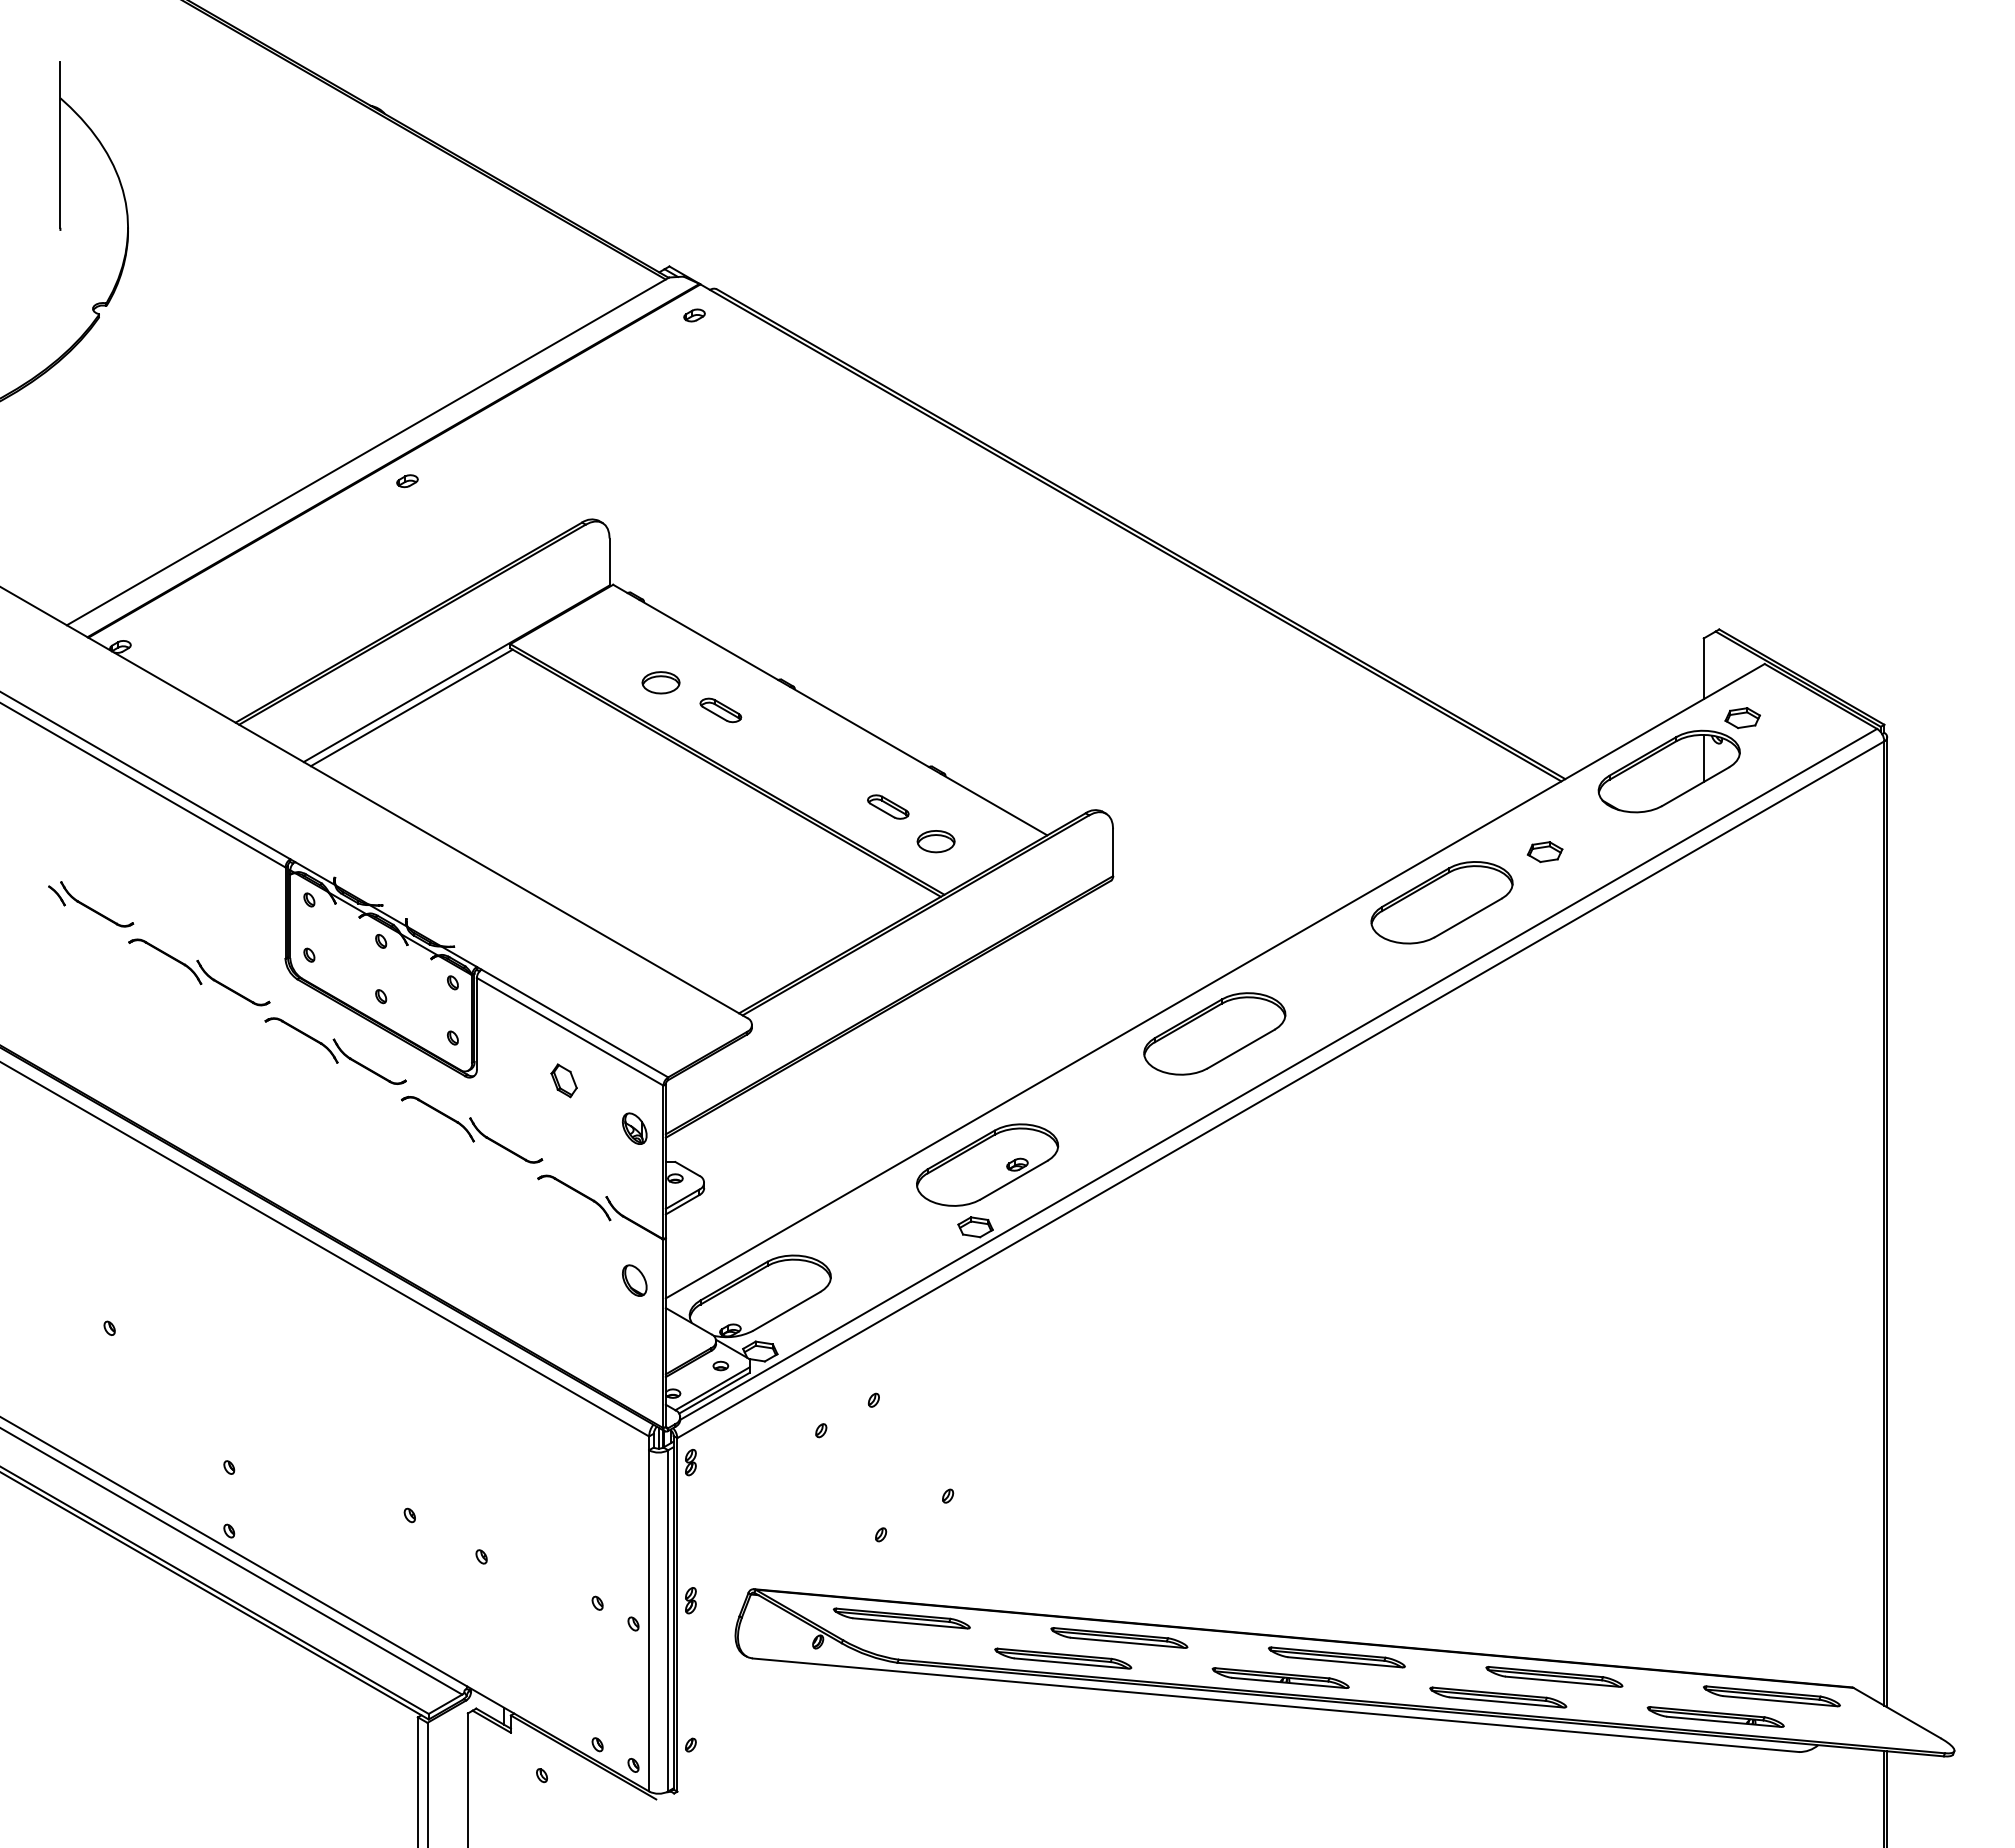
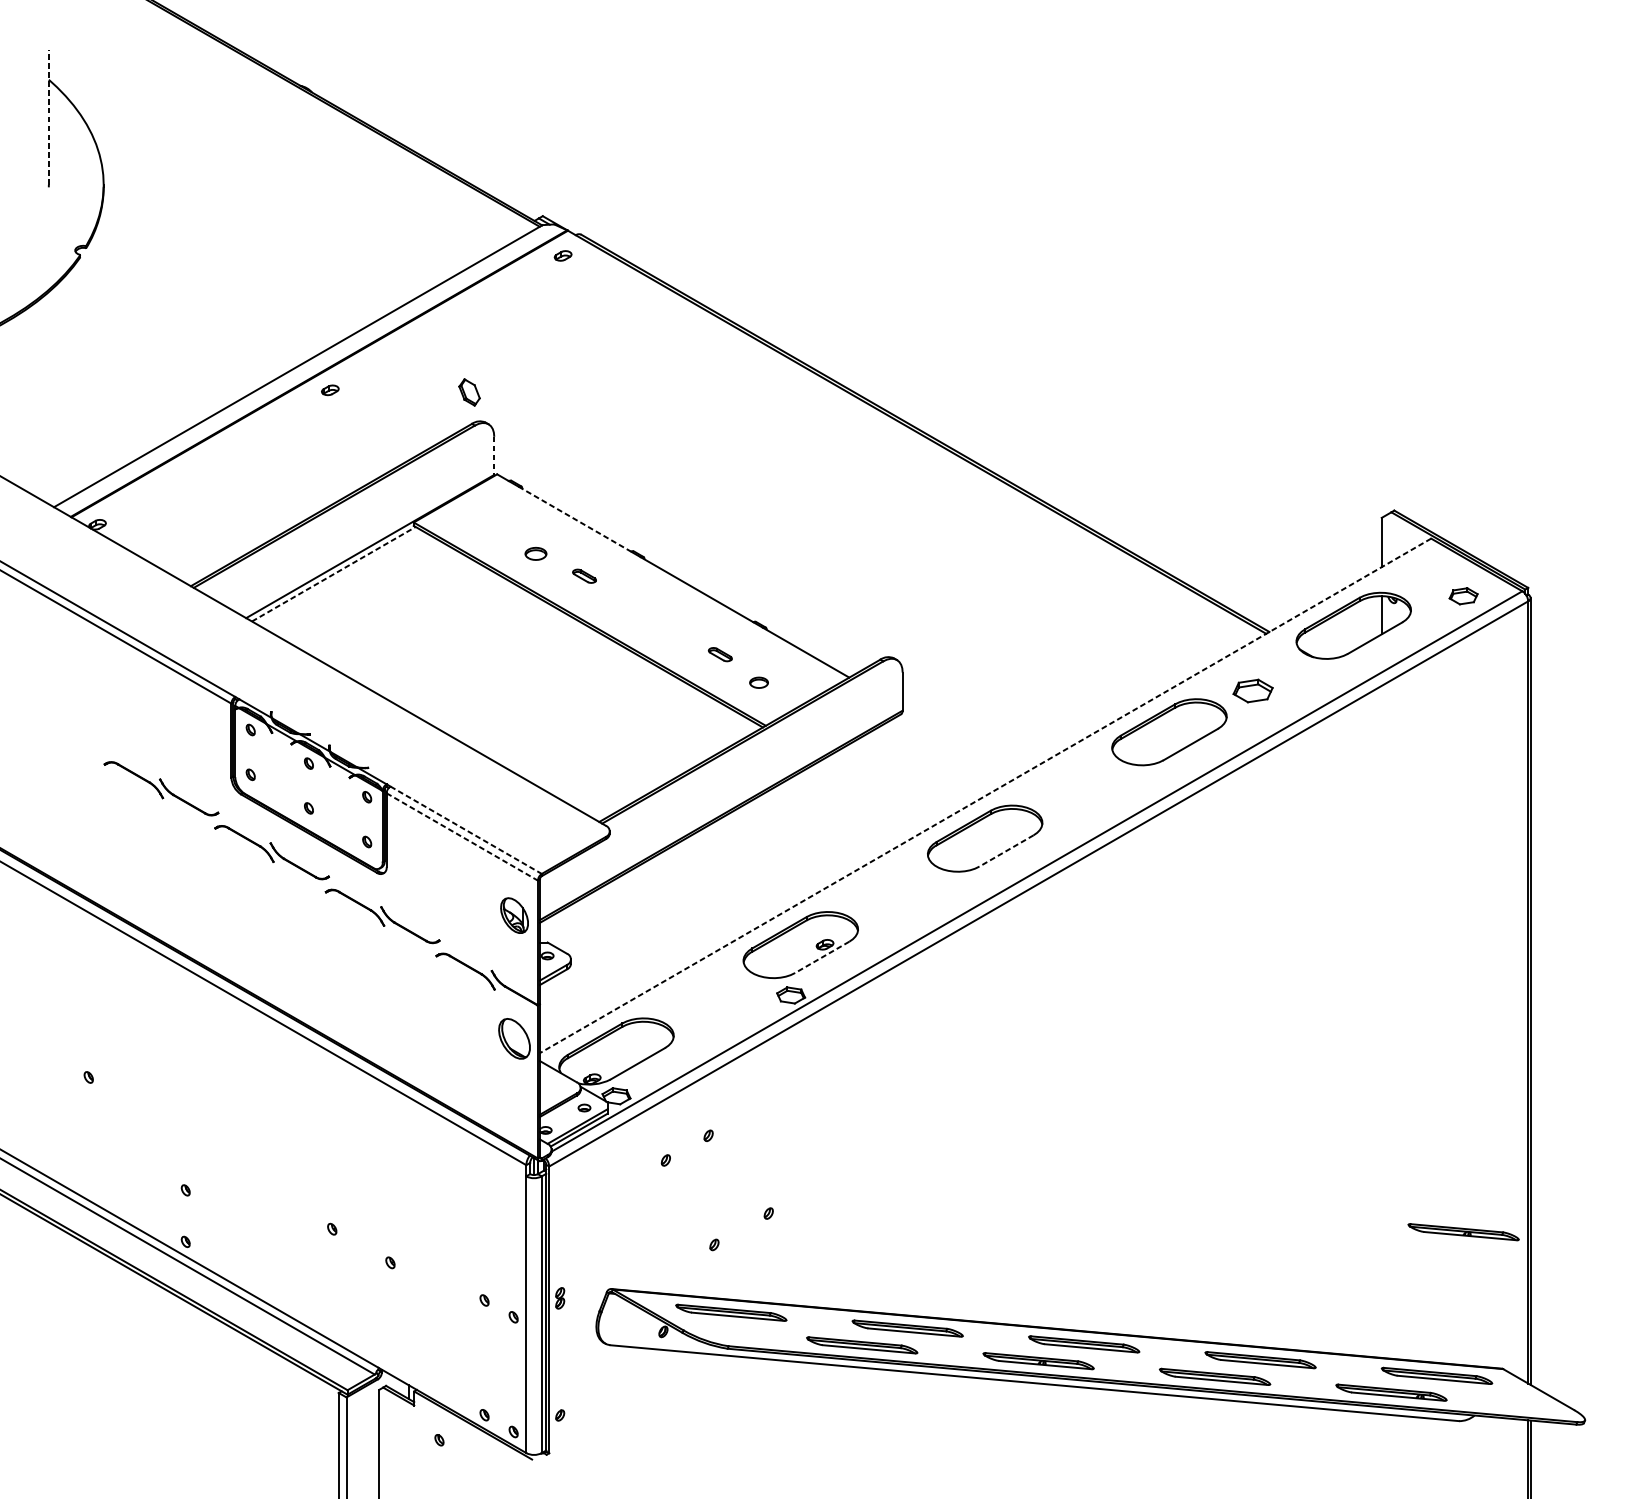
line: (60, 144) -> (48, 117), solid -> dashed
line: (609, 562) -> (494, 456), solid -> dashed
line: (709, 640) -> (575, 519), solid -> dashed
part: (660, 682) -> (535, 553), size x0.7
line: (411, 707) -> (333, 573), solid -> dashed
part: (720, 710) -> (584, 576), size x0.7
part: (1742, 718) -> (1463, 596), moved
part: (888, 806) -> (720, 654), size x0.7
part: (935, 841) -> (758, 682), size x0.6
part: (1544, 852) -> (1252, 691), size x1.4
part: (91, 904) -> (74, 733), removed
line: (1214, 981) -> (984, 796), solid -> dashed
line: (574, 1023) -> (465, 830), solid -> dashed
line: (570, 1031) -> (462, 836), solid -> dashed
line: (1241, 1049) -> (1006, 851), solid -> dashed
part: (563, 1080) -> (469, 392), moved
part: (634, 1128) -> (514, 915), size x1.4
line: (1013, 1180) -> (821, 957), solid -> dashed
part: (634, 1280) -> (514, 1038), size x1.6
part: (690, 1462) -> (559, 1186), removed
part: (1804, 1518) -> (1463, 1231), added

